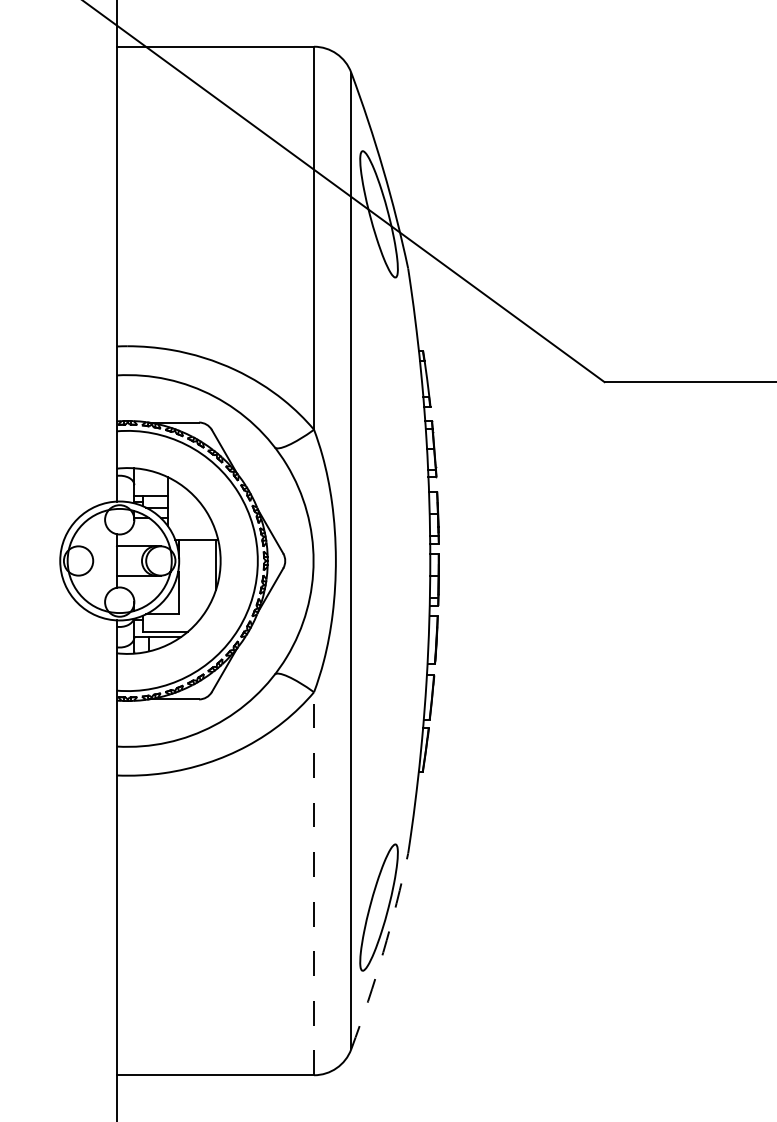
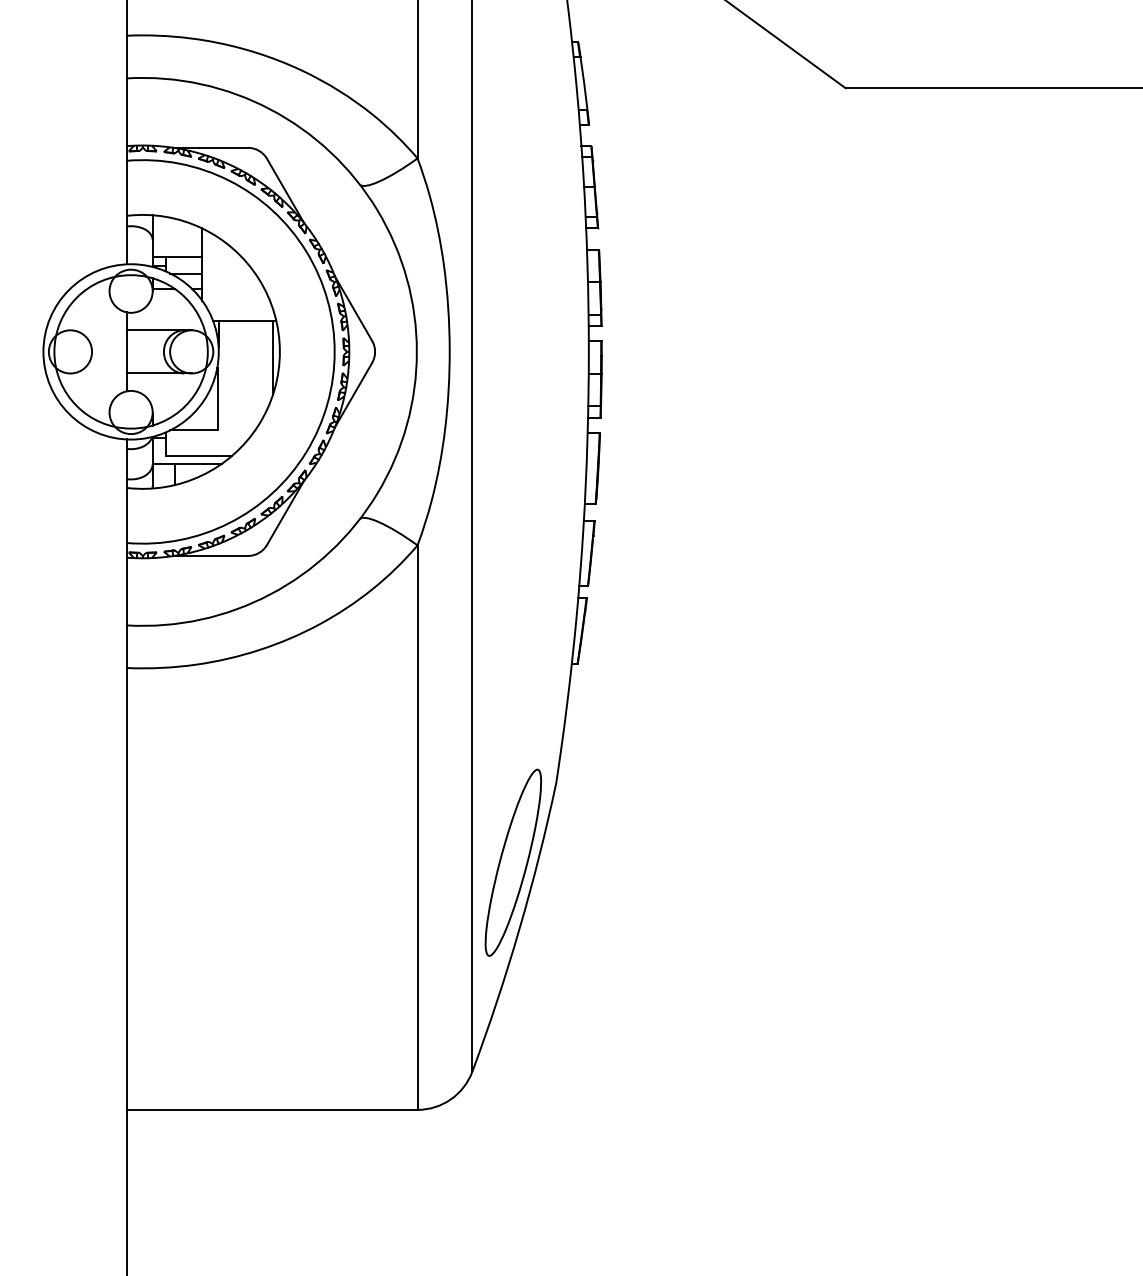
line: (314, 883) -> (418, 827), dashed -> solid
arc: (383, 952) -> (519, 928), dashed -> solid

